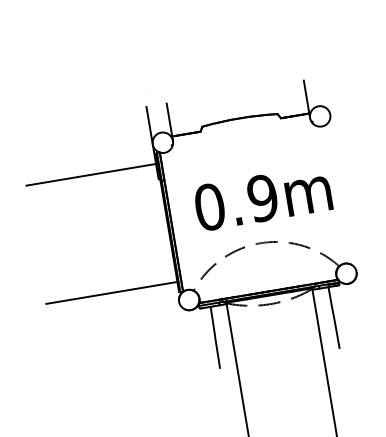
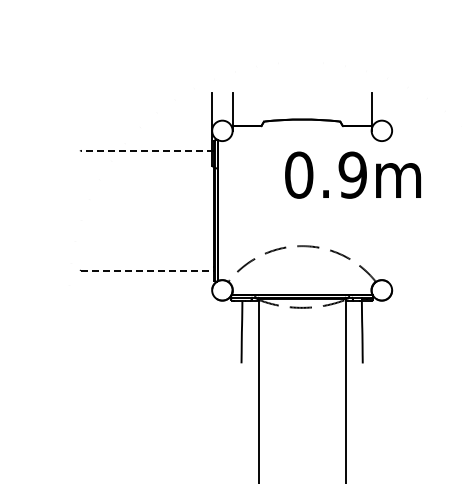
line: (91, 174) -> (146, 150), solid -> dashed
text: (262, 197) -> (352, 174), moved
line: (112, 292) -> (147, 270), solid -> dashed

